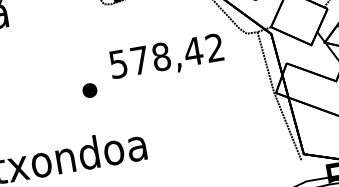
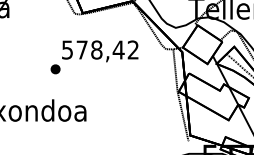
text: (167, 58) -> (100, 51), moved

